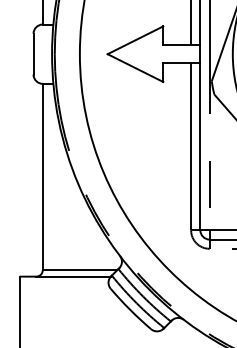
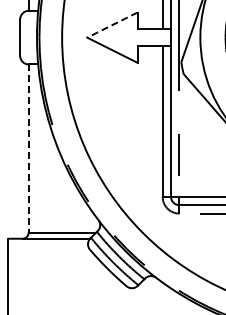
line: (134, 40) -> (111, 25), solid -> dashed
line: (42, 177) -> (28, 149), solid -> dashed

